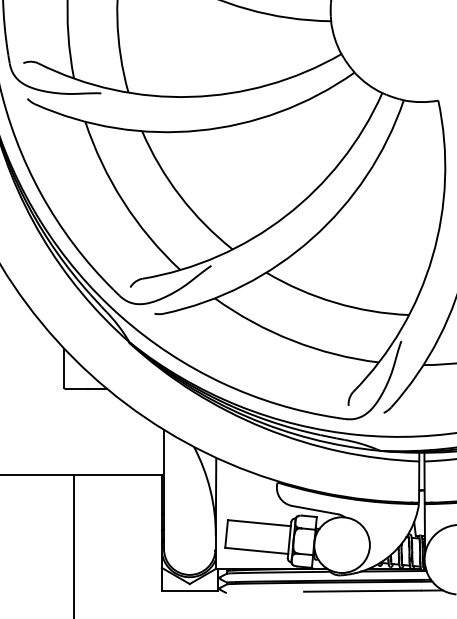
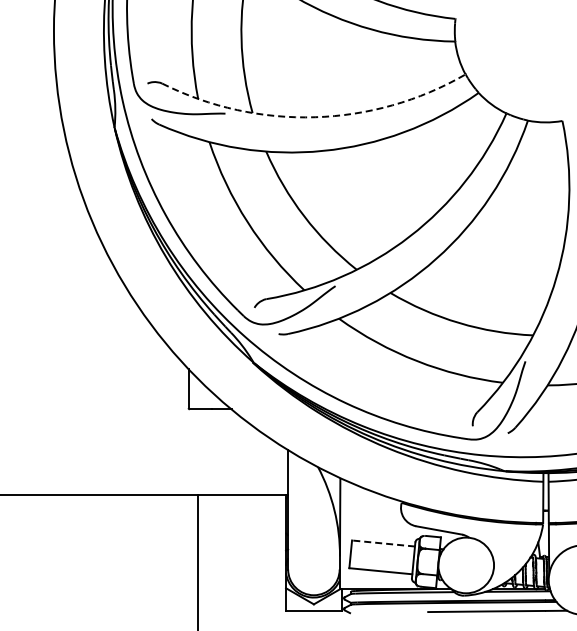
arc: (191, 97) -> (315, 117), solid -> dashed
line: (259, 523) -> (383, 543), solid -> dashed

